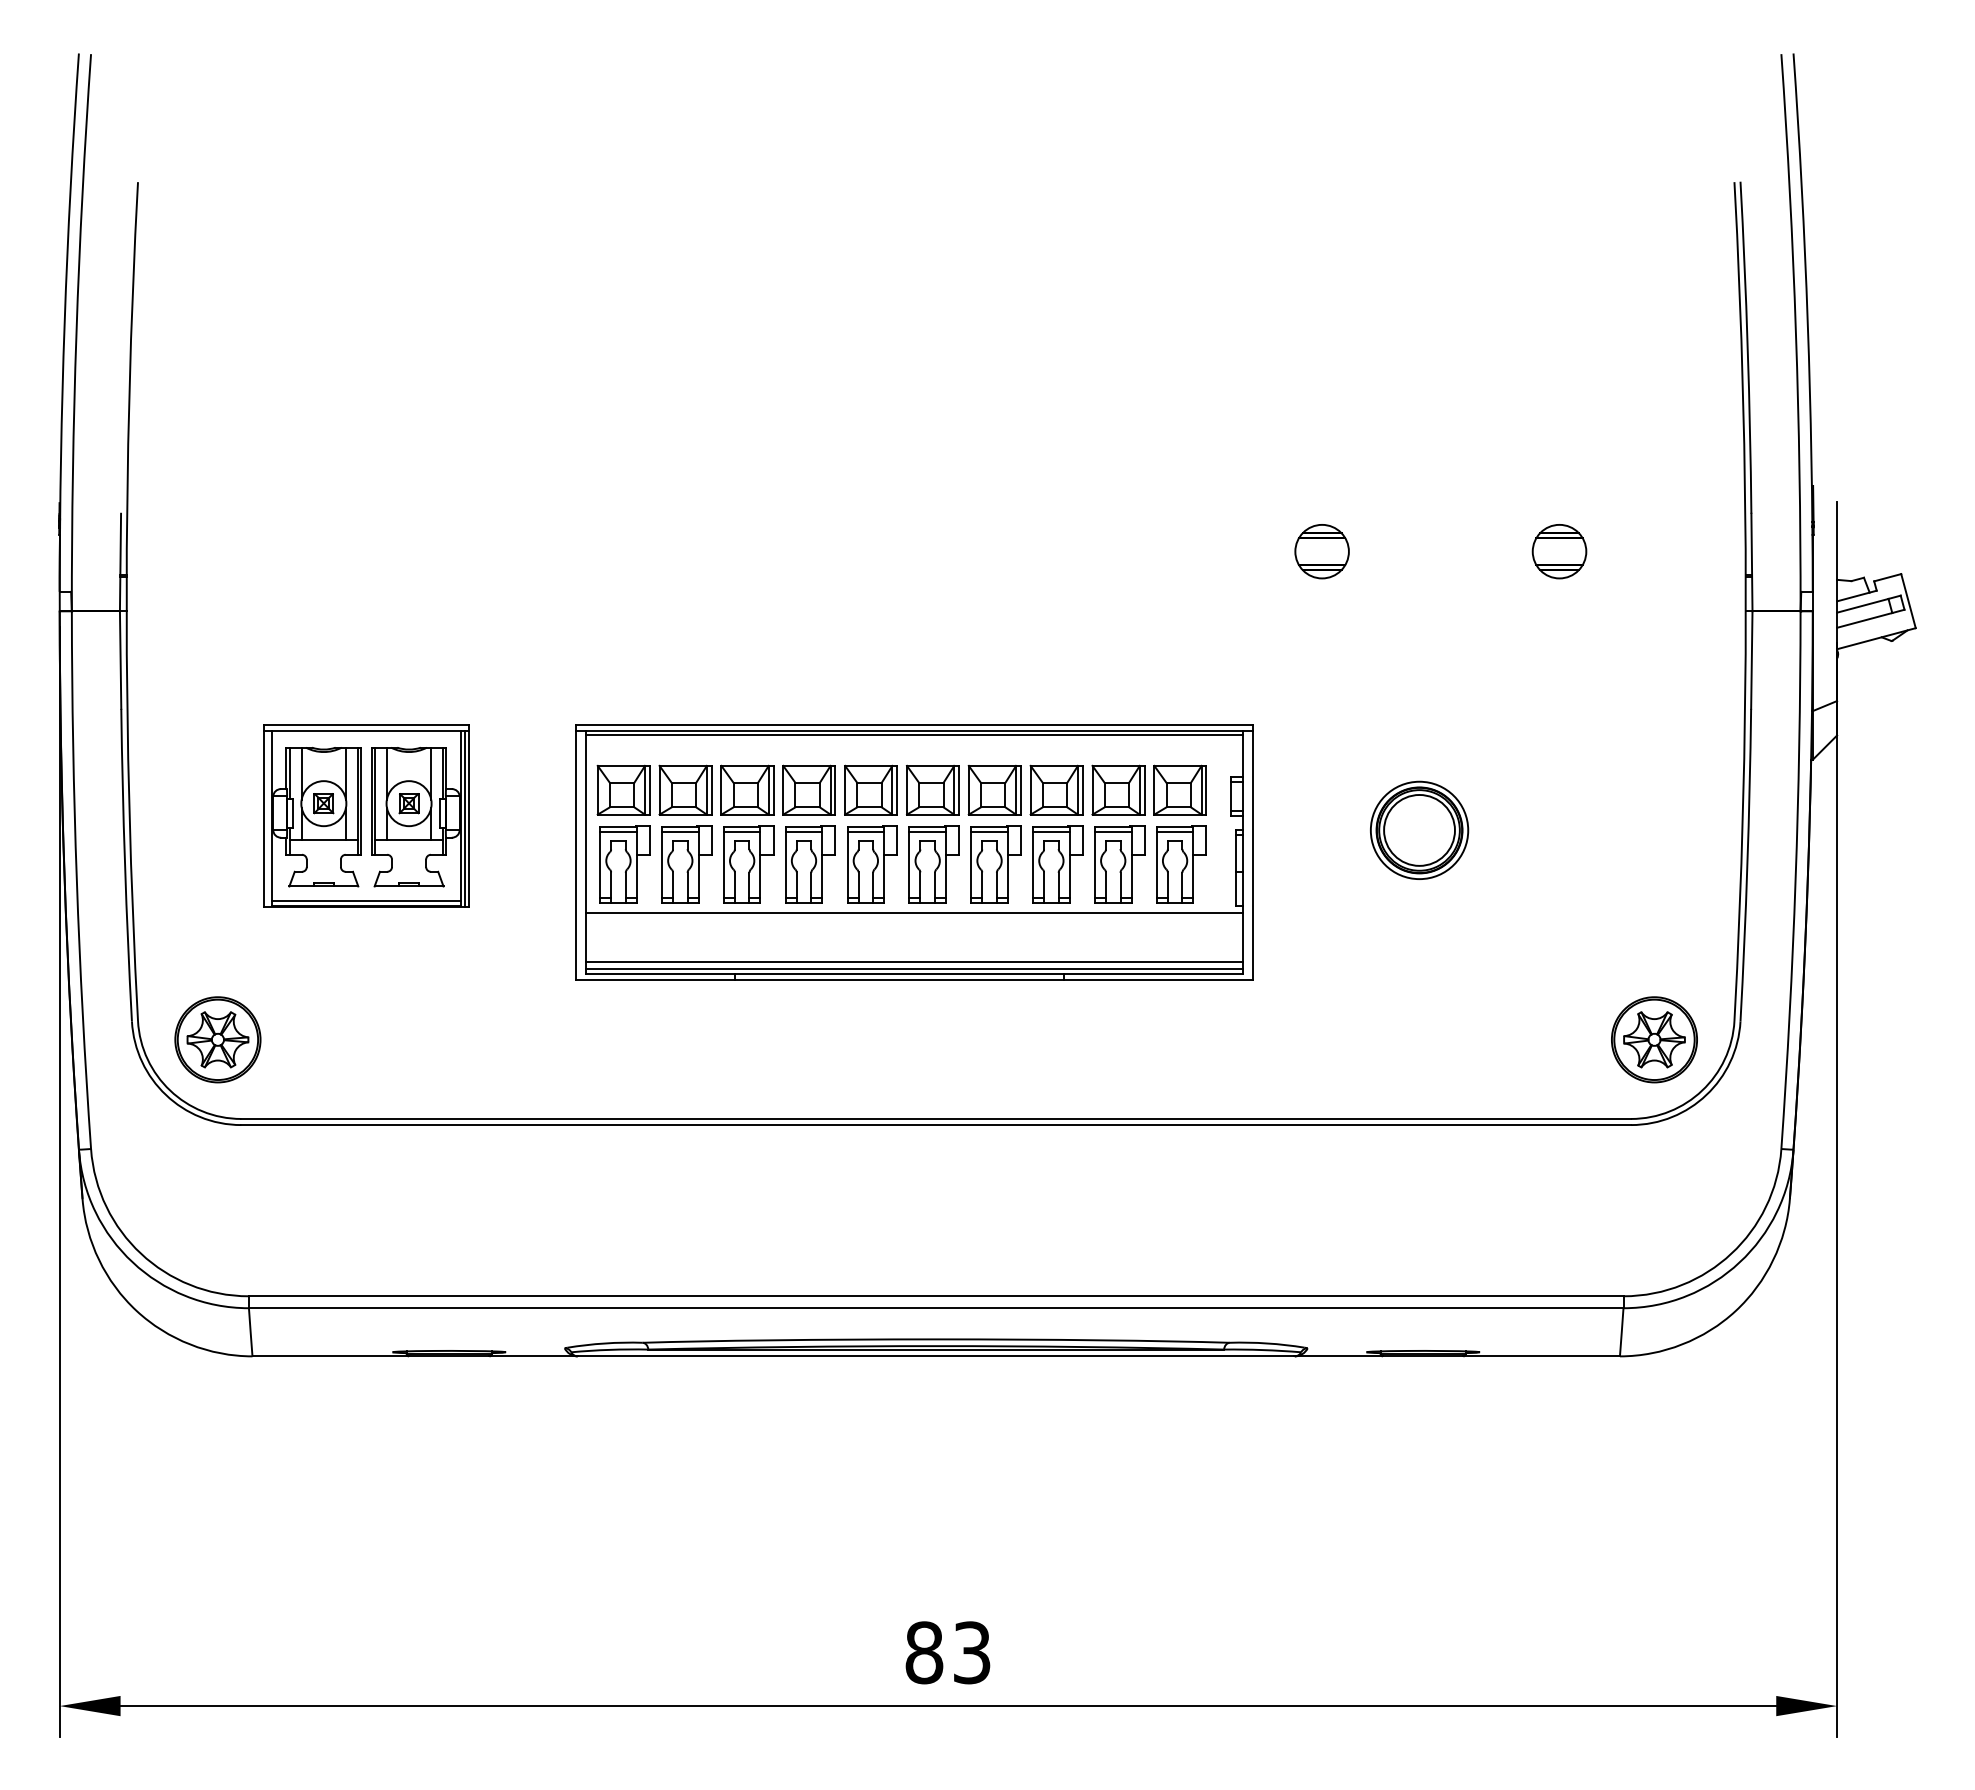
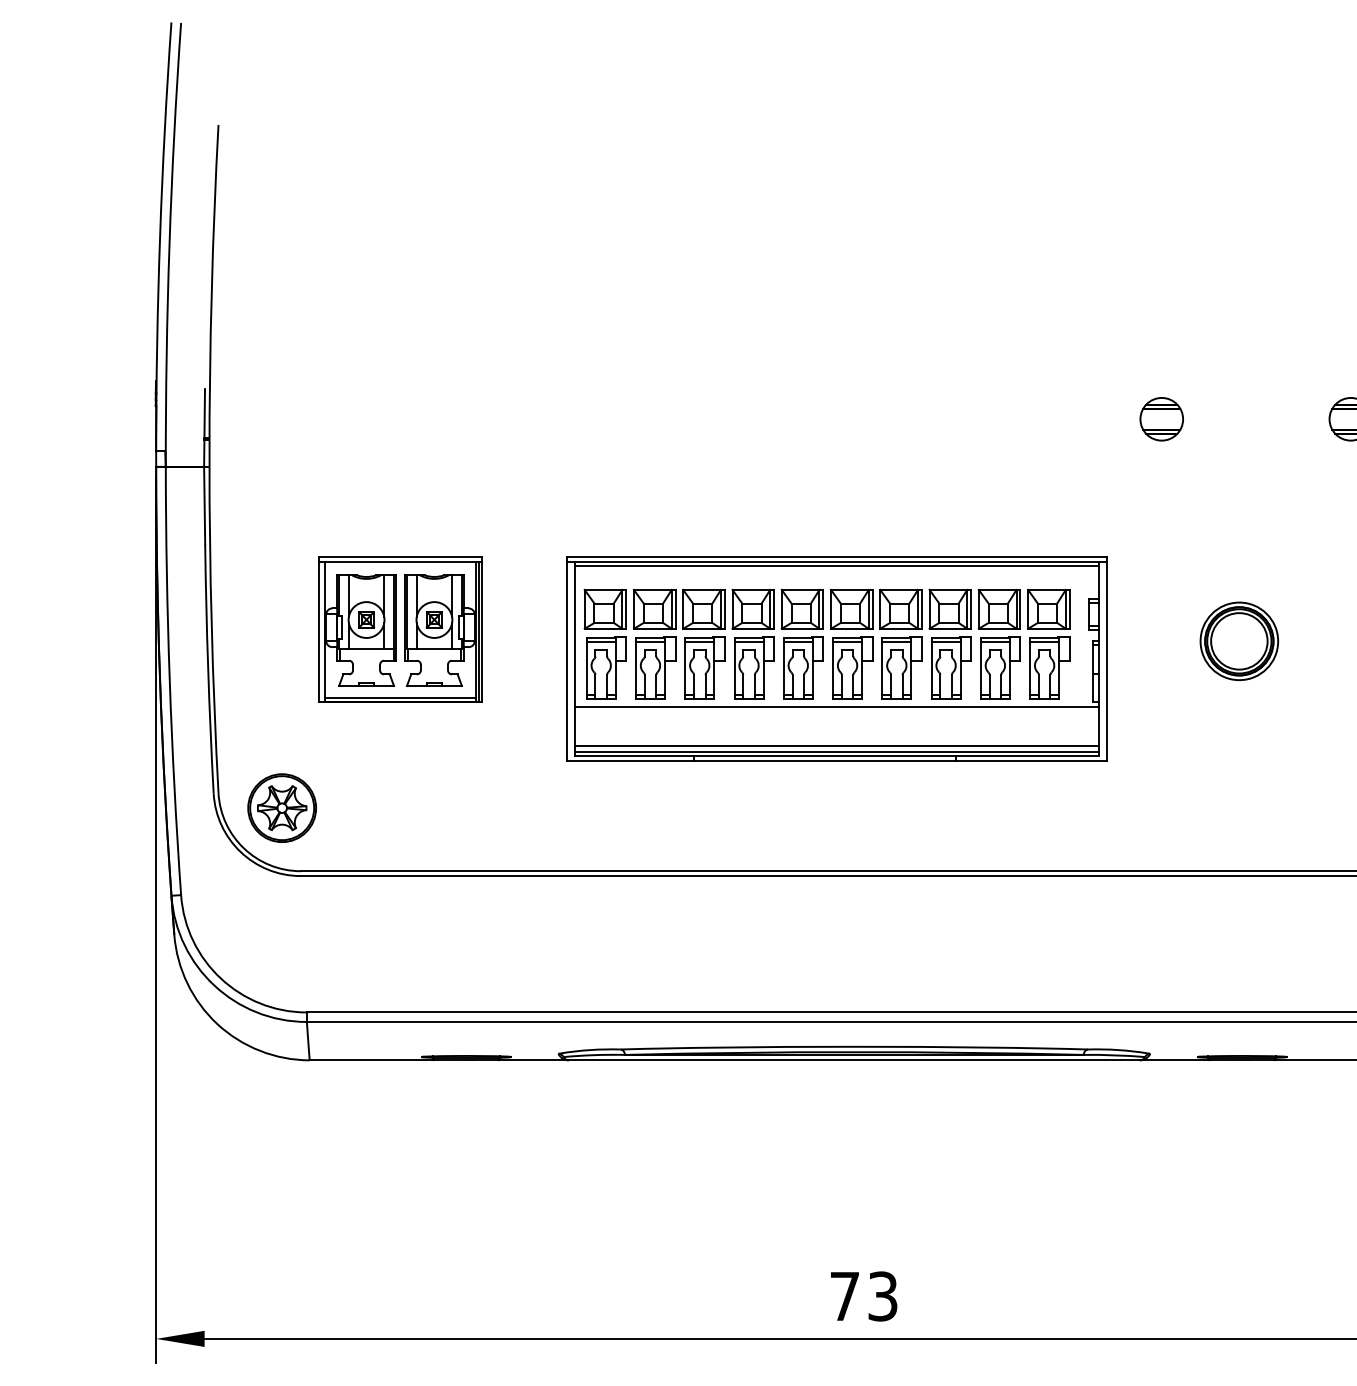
text: (924, 1652) -> (845, 1296), 83 -> 73

